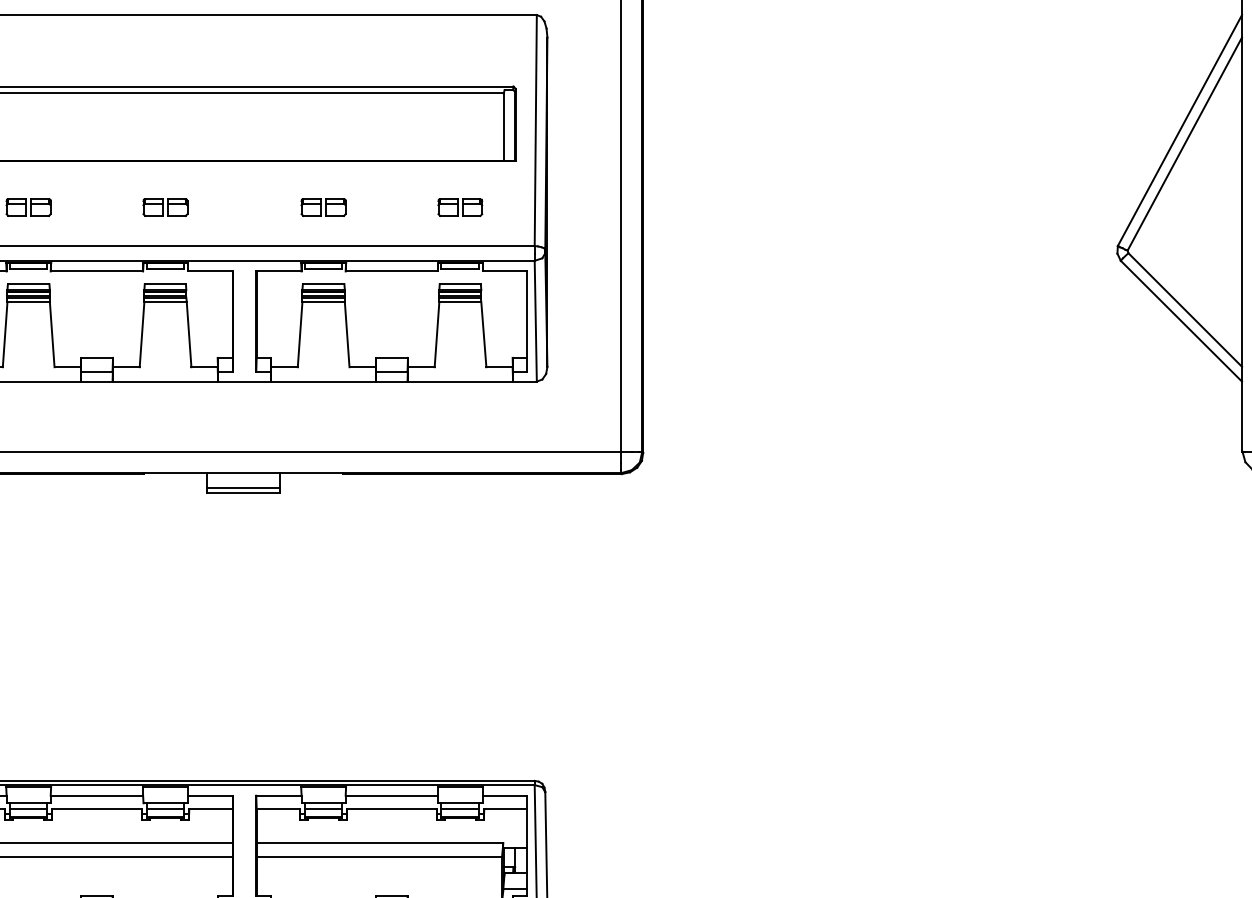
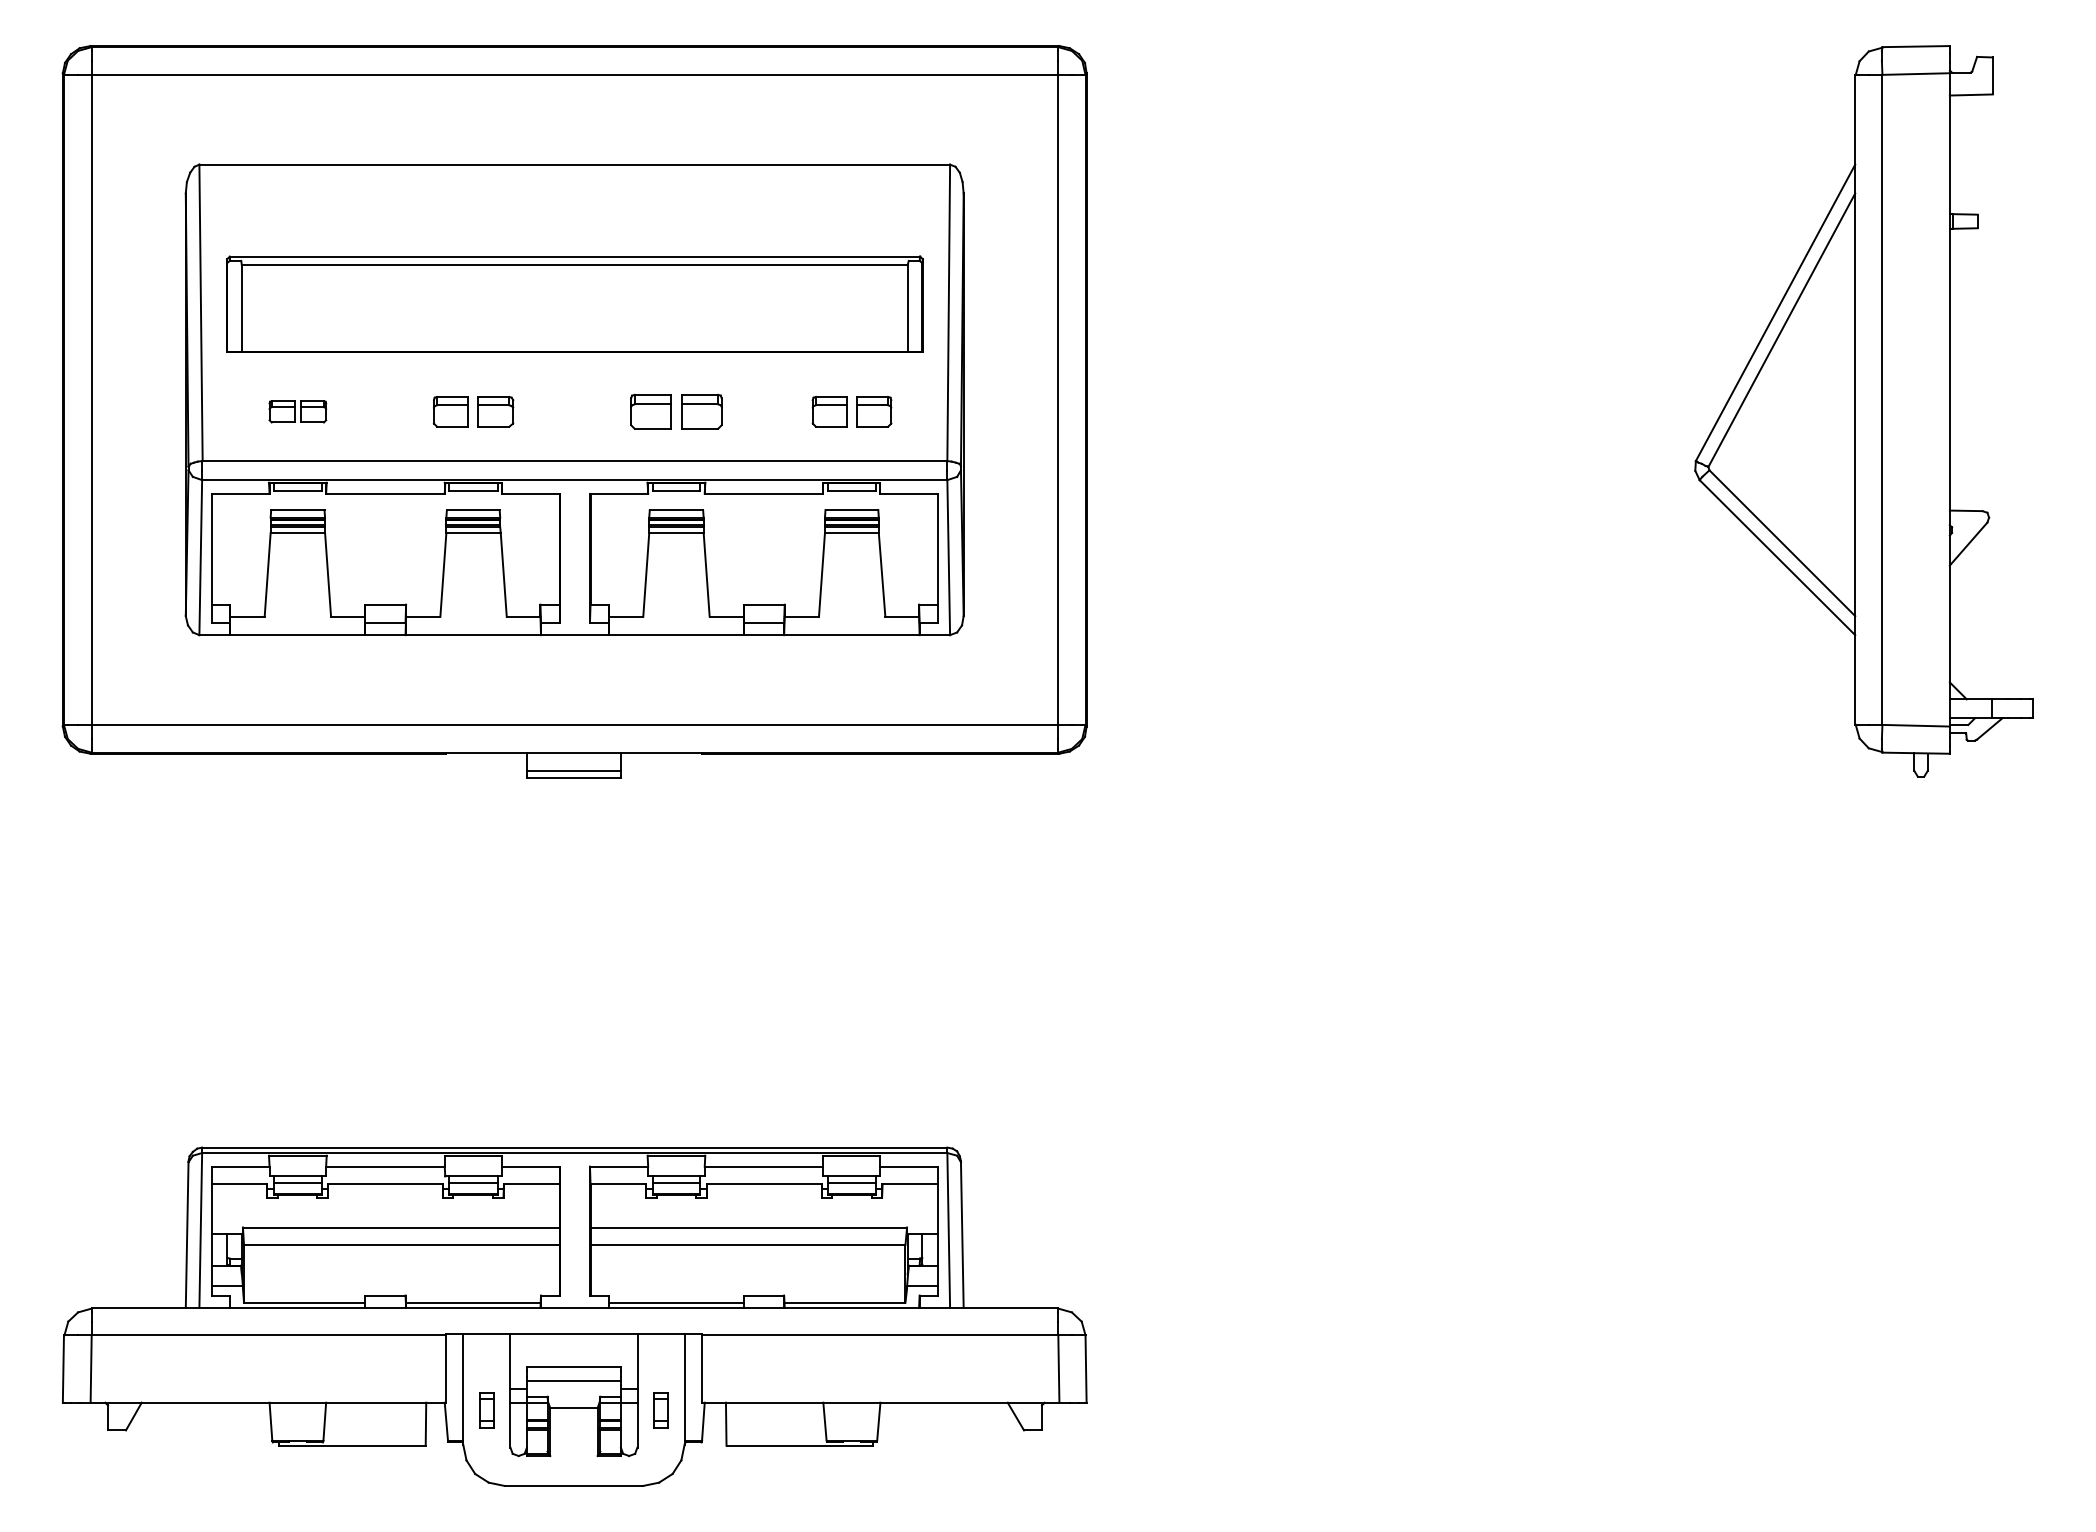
part: (165, 207) -> (473, 411), size x1.4
part: (323, 207) -> (676, 411), size x1.6
part: (460, 207) -> (851, 411), size x1.4

